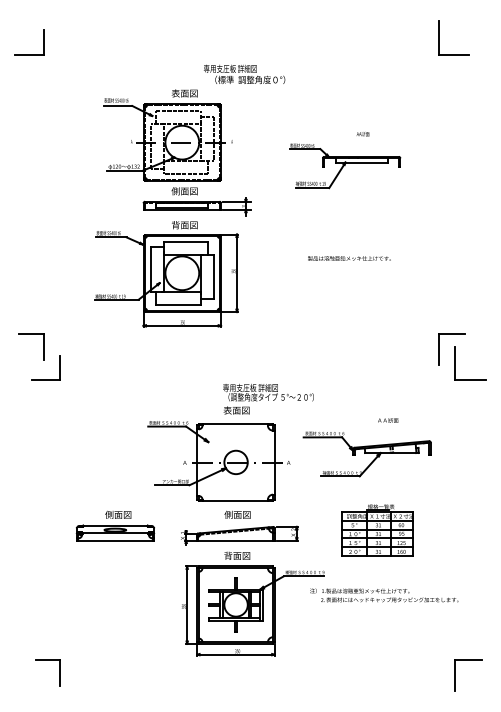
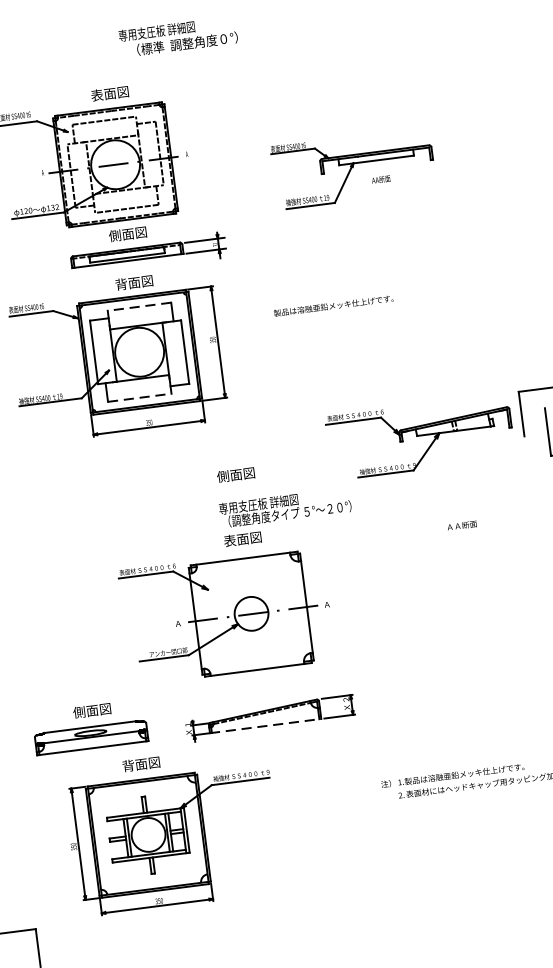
text: (244, 73) -> (178, 35), moved
text: (362, 134) -> (380, 180), moved
line: (185, 242) -> (138, 307), solid -> dashed
text: (349, 258) -> (333, 305), moved
line: (178, 304) -> (139, 397), solid -> dashed
part: (366, 454) -> (419, 437), moved
text: (237, 514) -> (235, 474), moved
part: (377, 530) -> (467, 685), removed
line: (235, 540) -> (265, 725), solid -> dashed
part: (253, 603) -> (173, 829), moved

